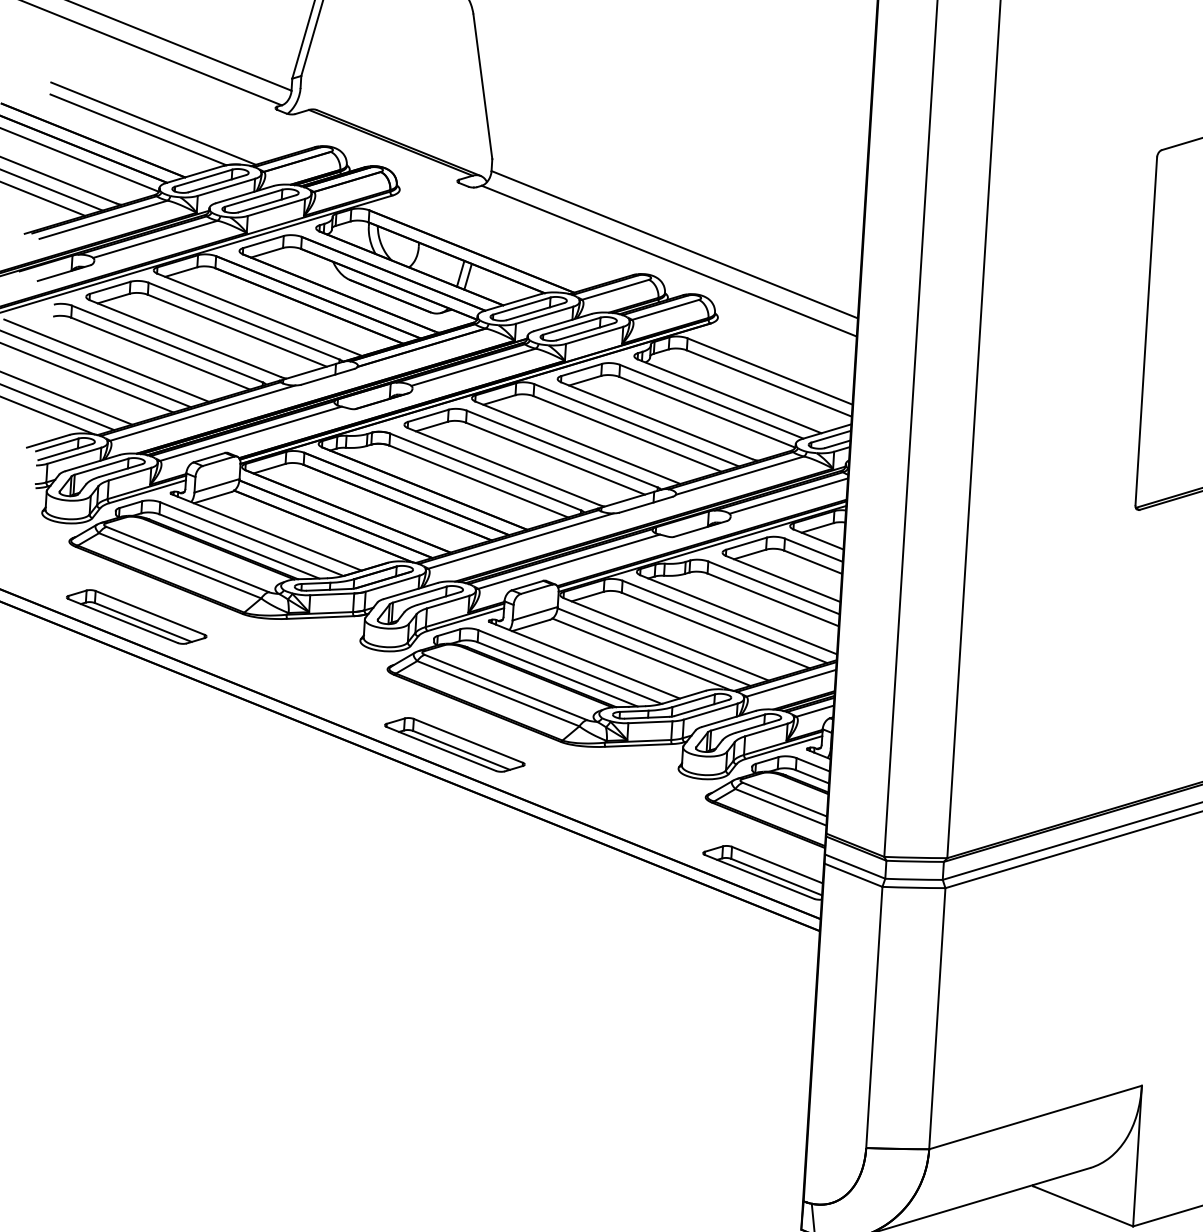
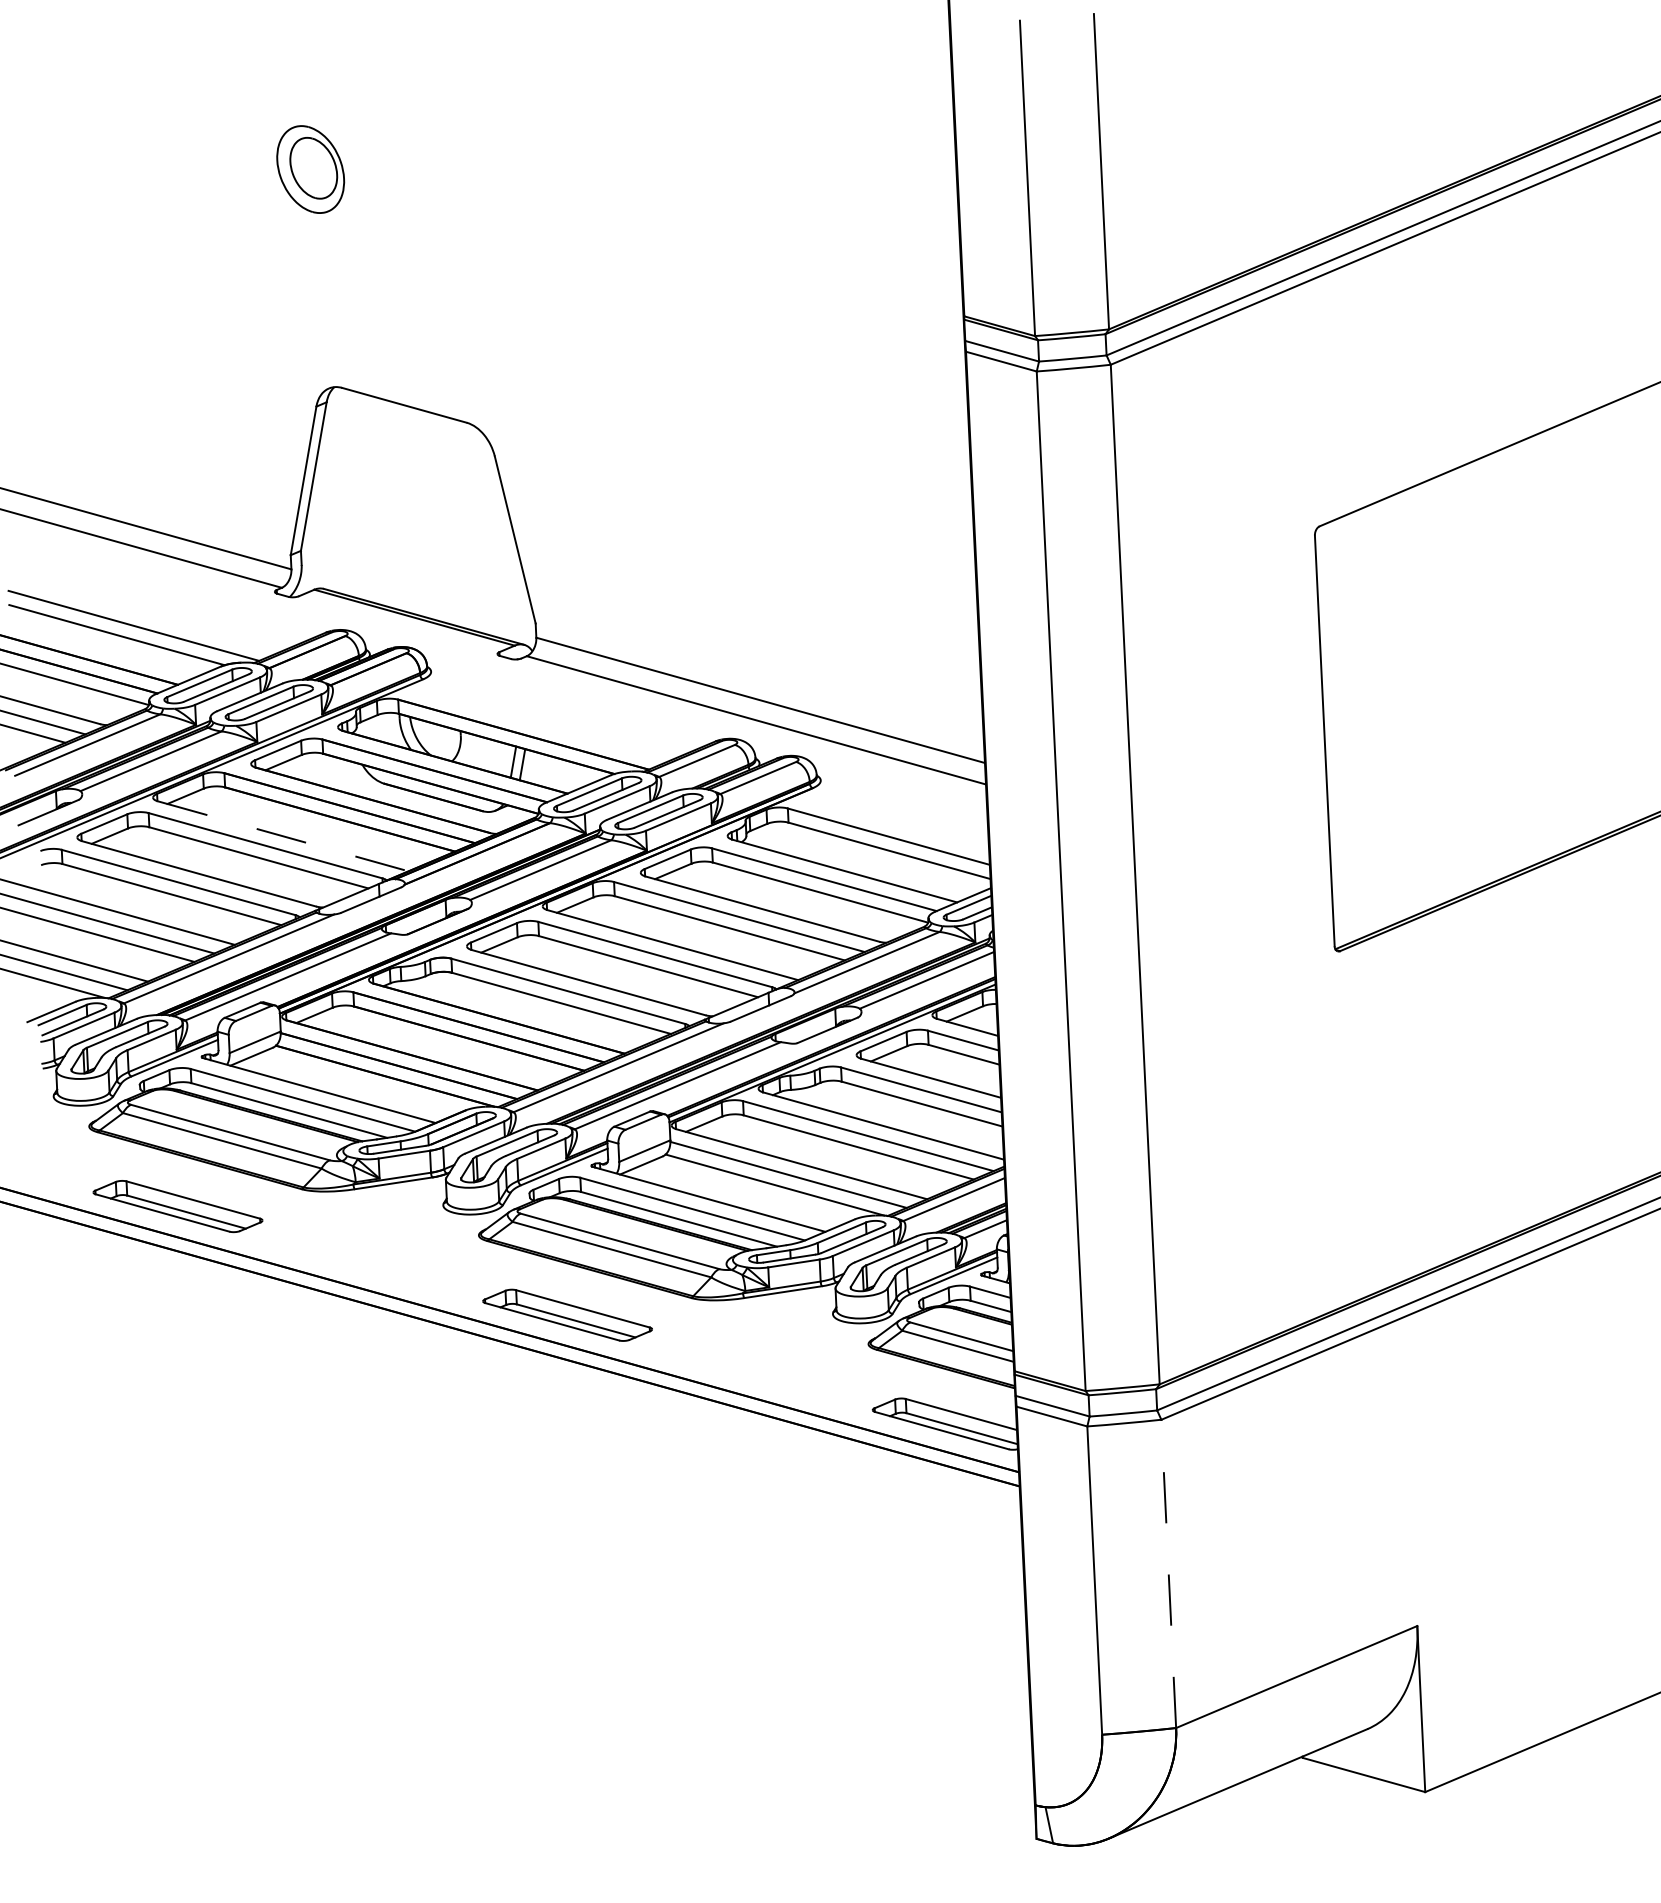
line: (260, 315) -> (283, 836), solid -> dashed
line: (937, 1018) -> (1168, 1573), solid -> dashed

